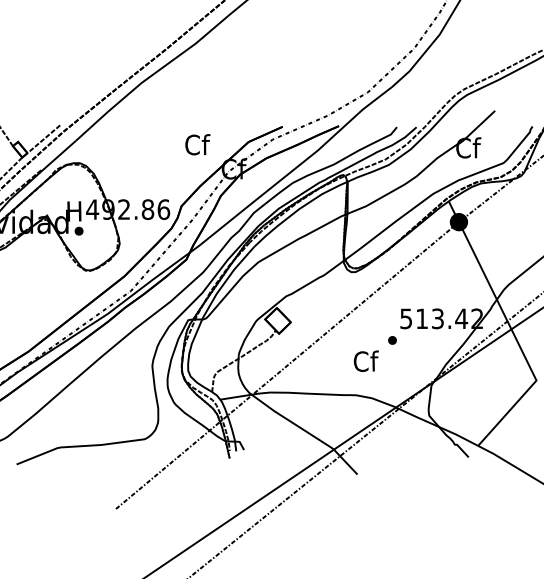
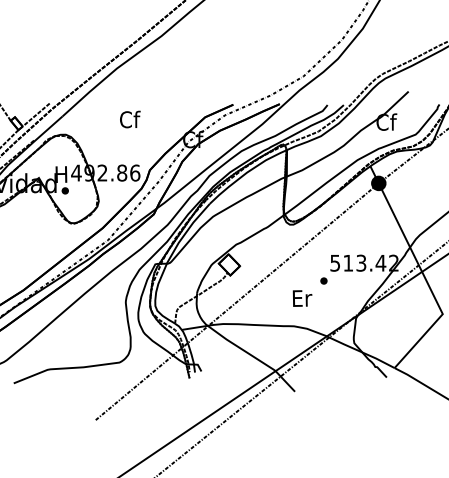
text: (198, 144) -> (130, 119), moved
text: (366, 361) -> (302, 298), Cf -> Er

